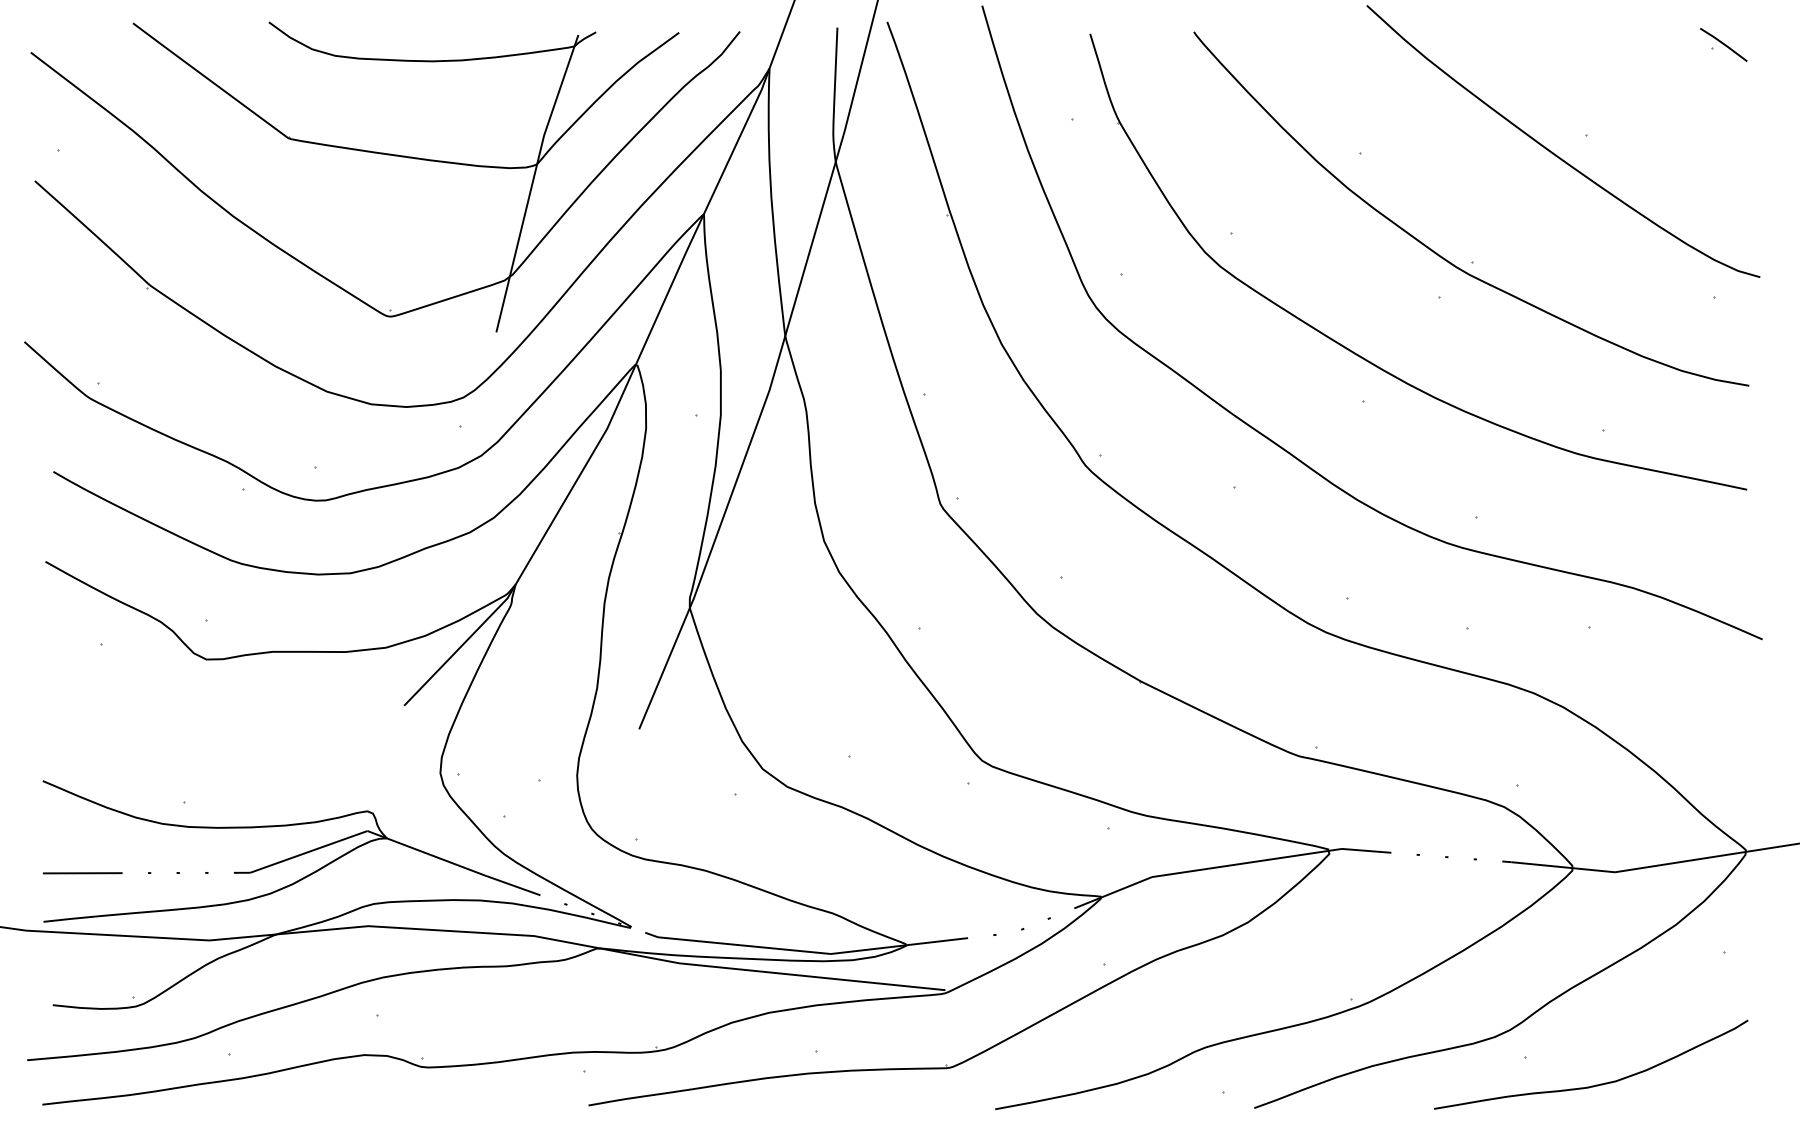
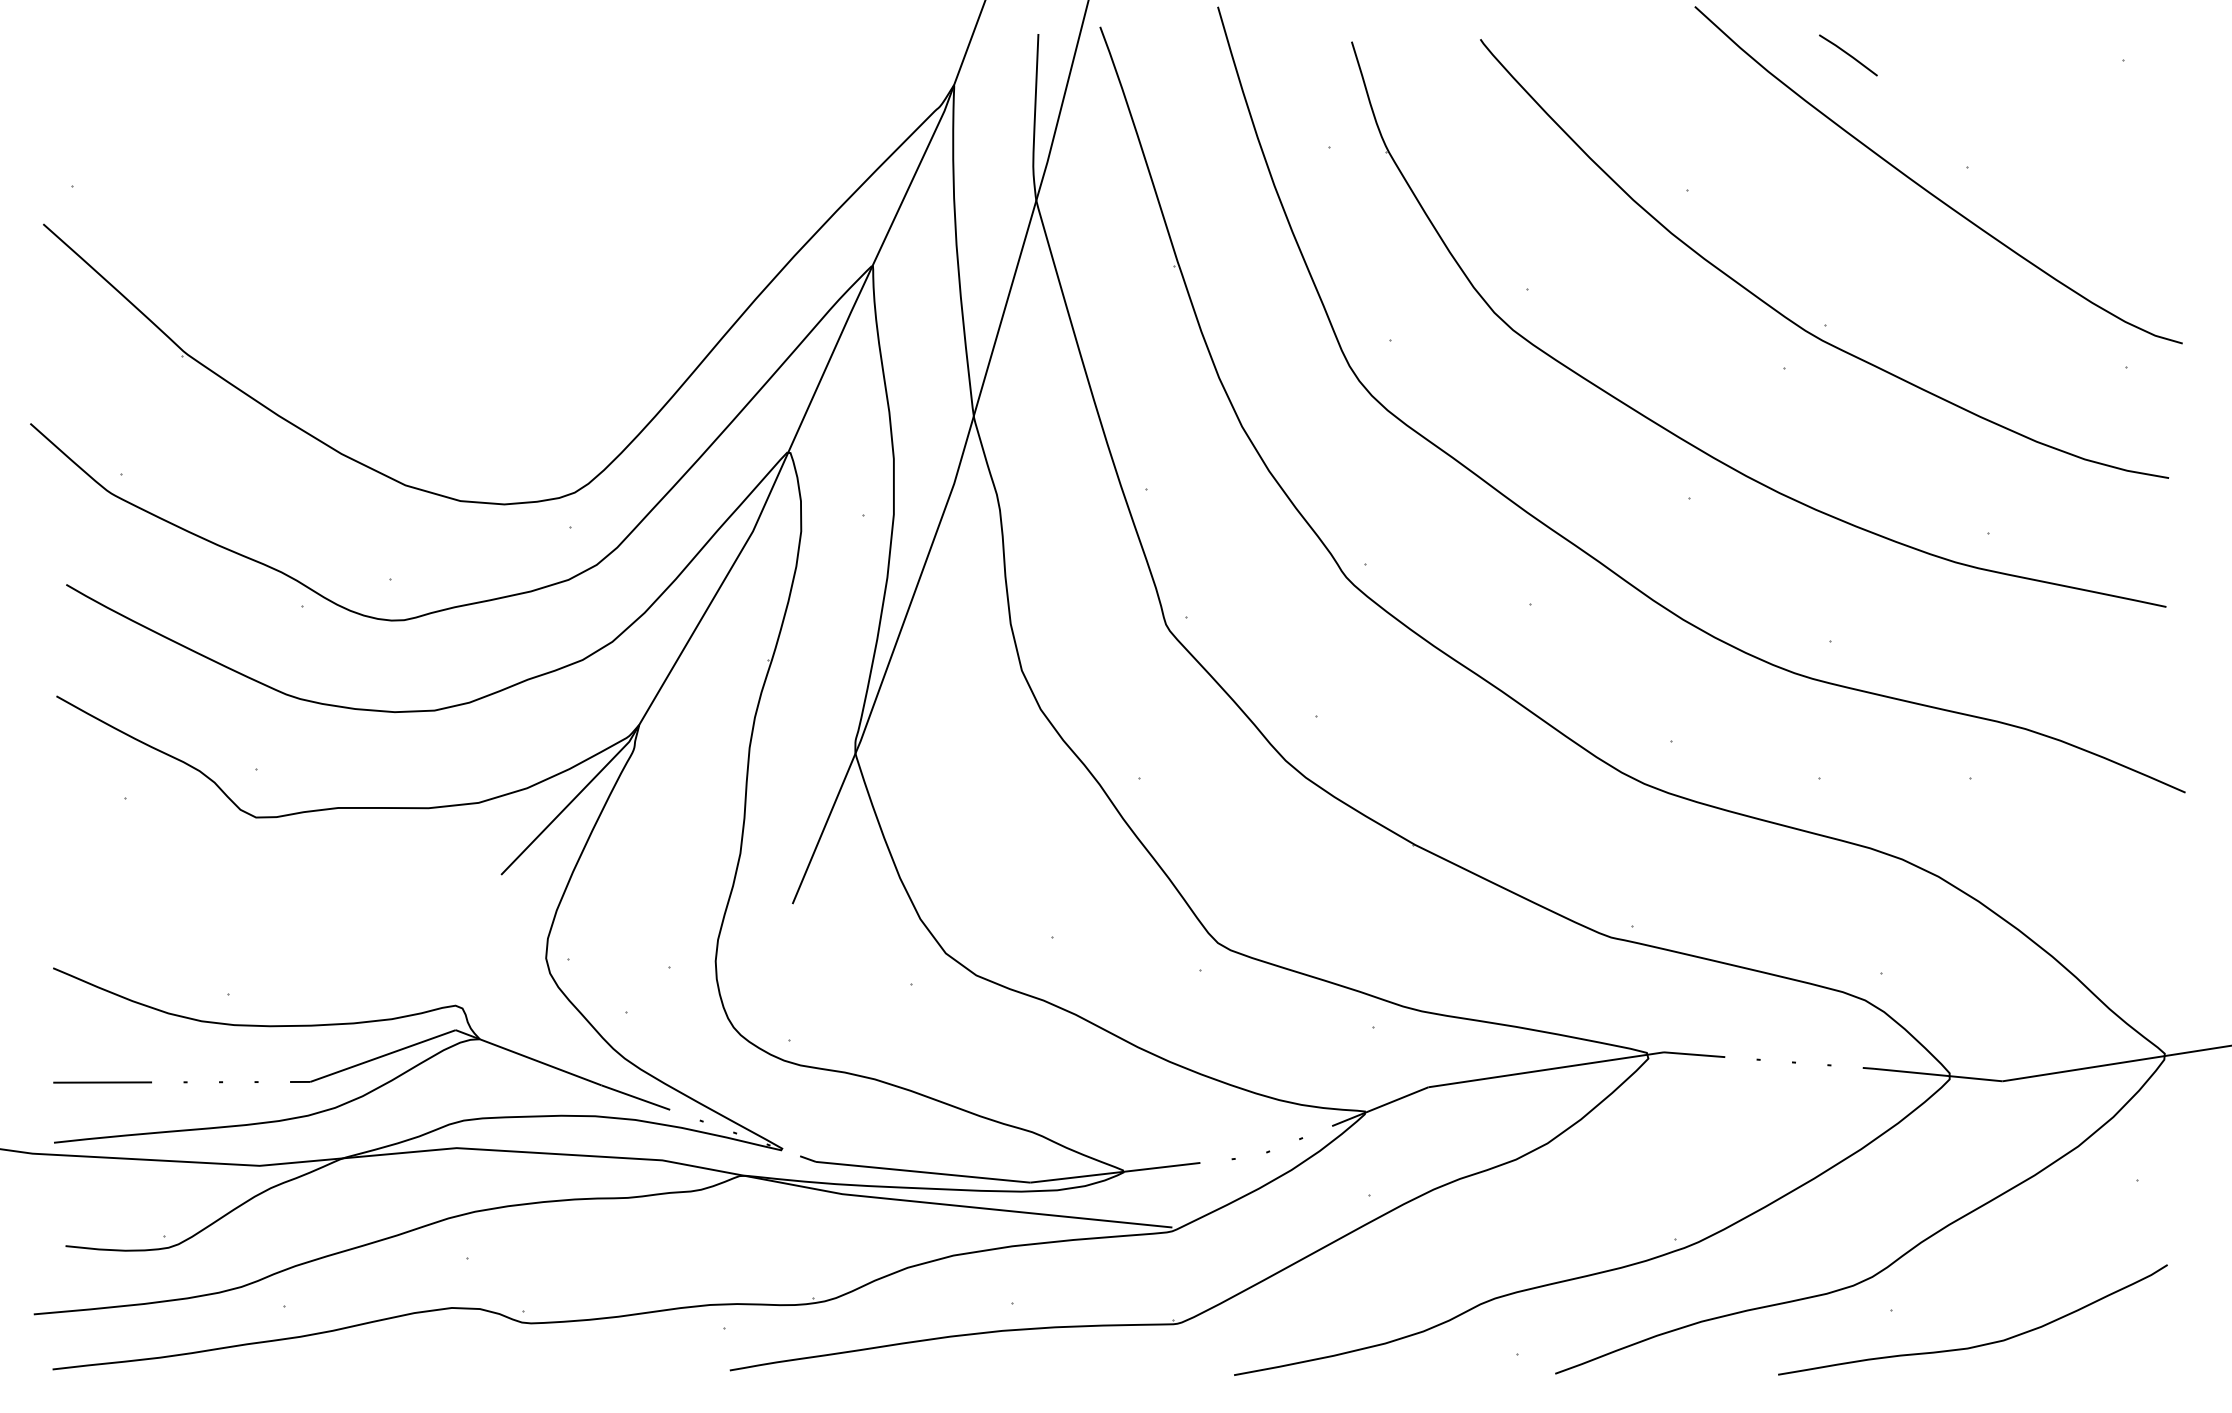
line: (1723, 44) -> (1848, 55), moved
part: (388, 155) -> (481, 192), removed

